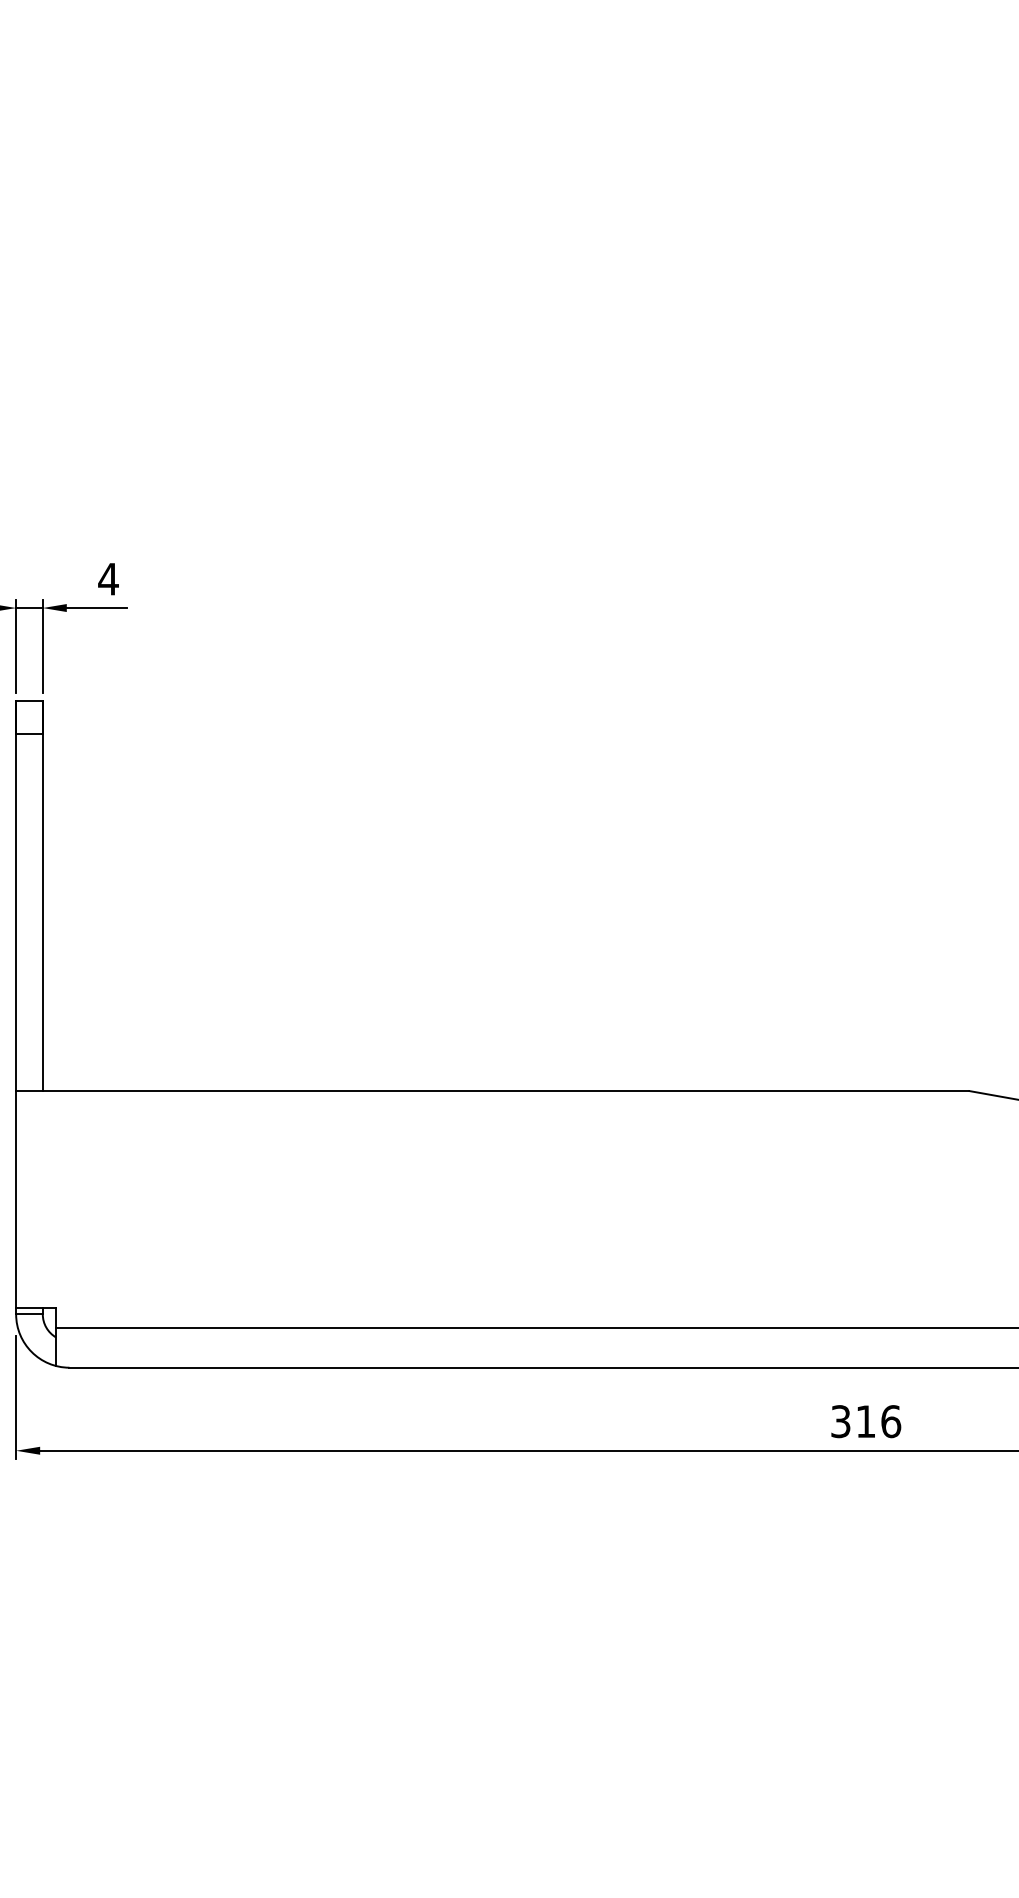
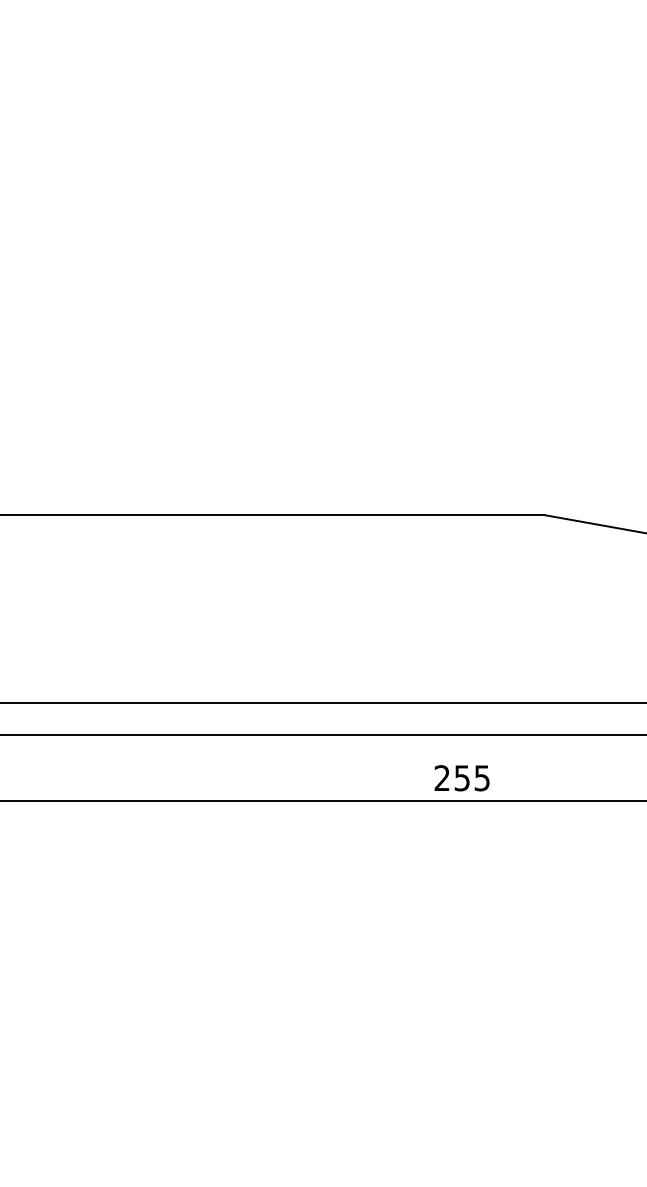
text: (866, 1421) -> (462, 778), 316 -> 255

